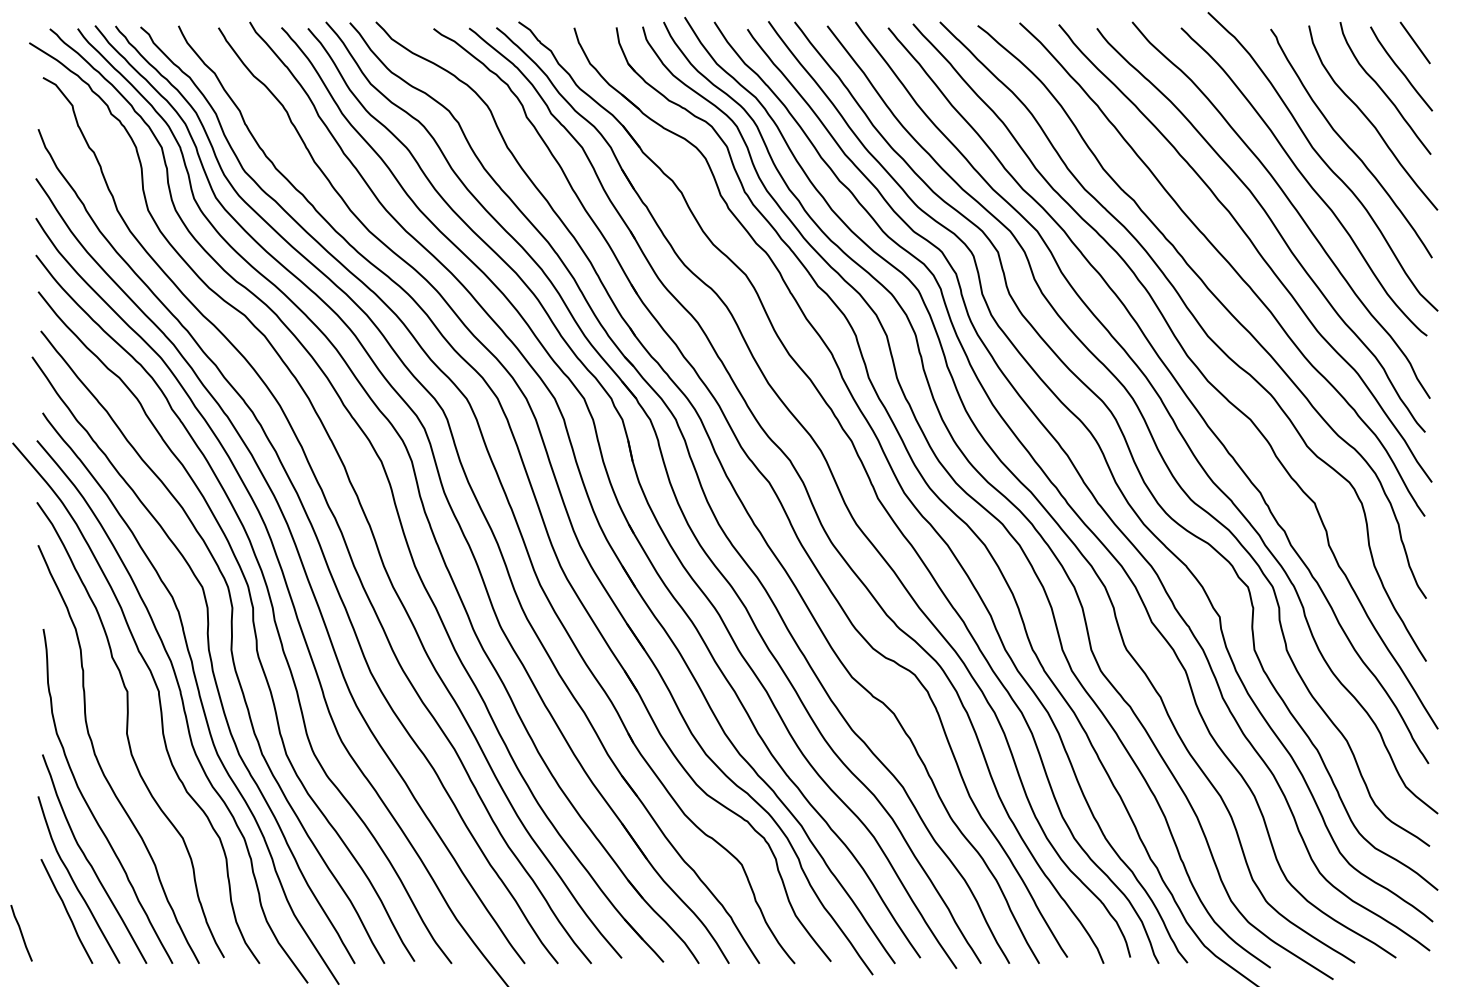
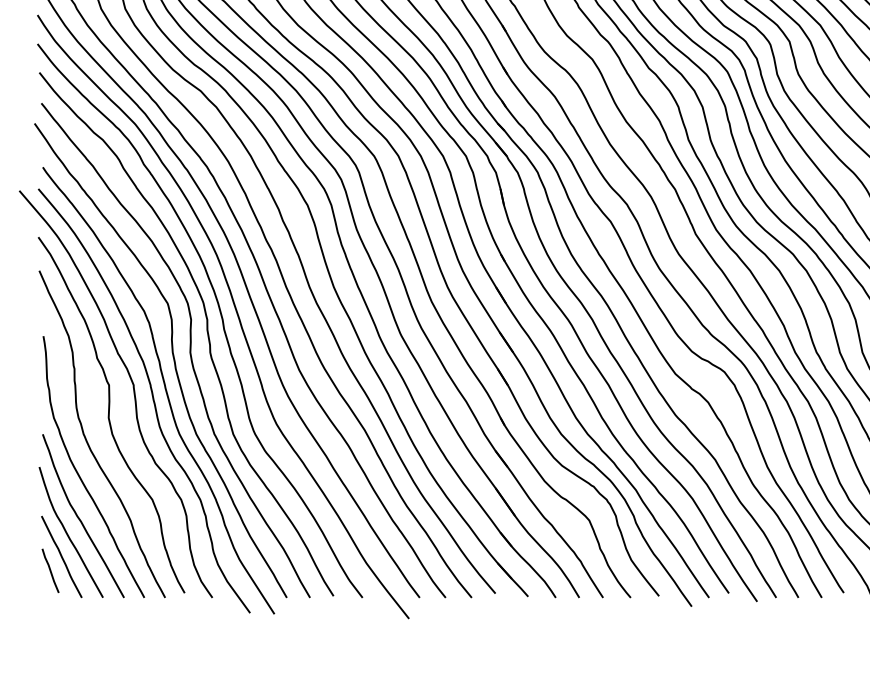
line: (21, 933) -> (50, 571), moved

